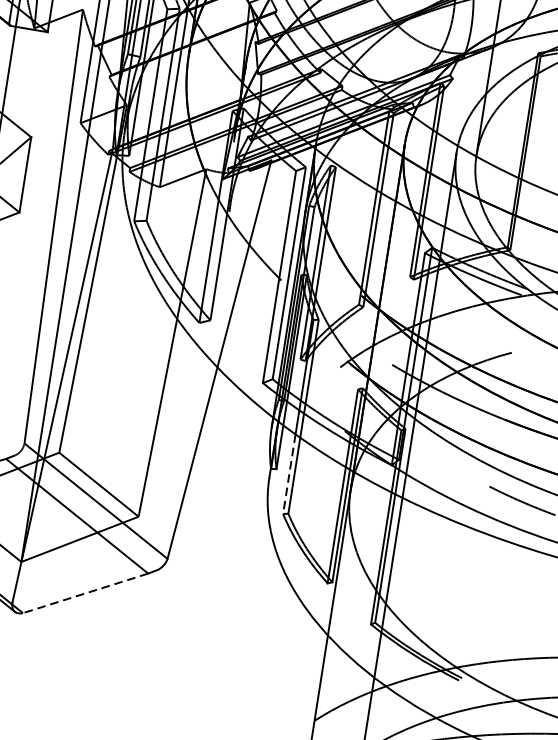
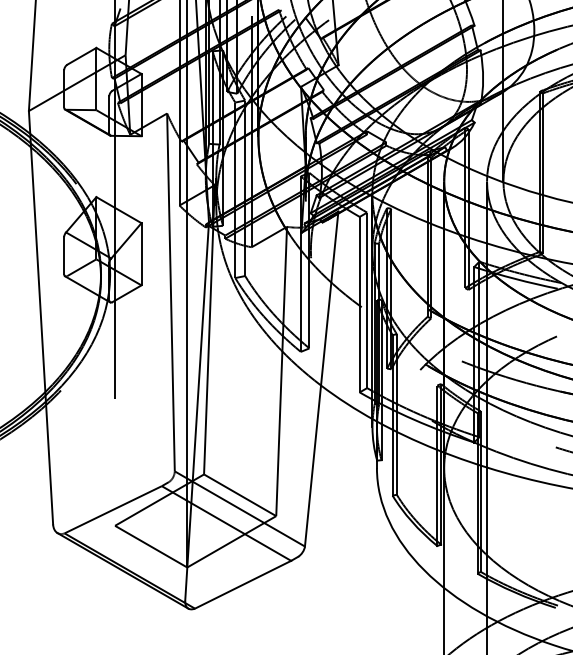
line: (289, 473) -> (392, 462), dashed -> solid
line: (86, 593) -> (243, 584), dashed -> solid

